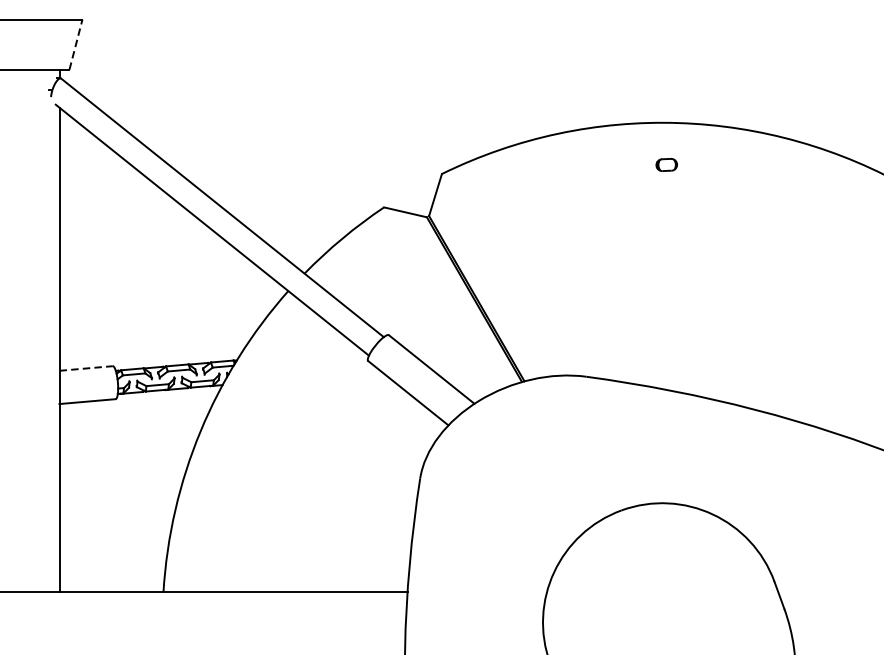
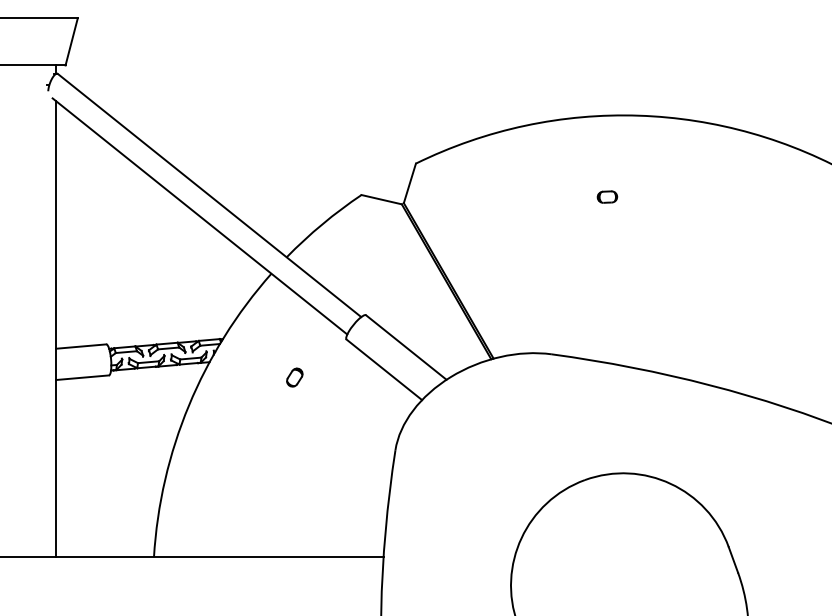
line: (75, 44) -> (71, 41), dashed -> solid
part: (666, 164) -> (607, 196), moved
line: (86, 368) -> (81, 346), dashed -> solid
part: (312, 401) -> (294, 377), added

